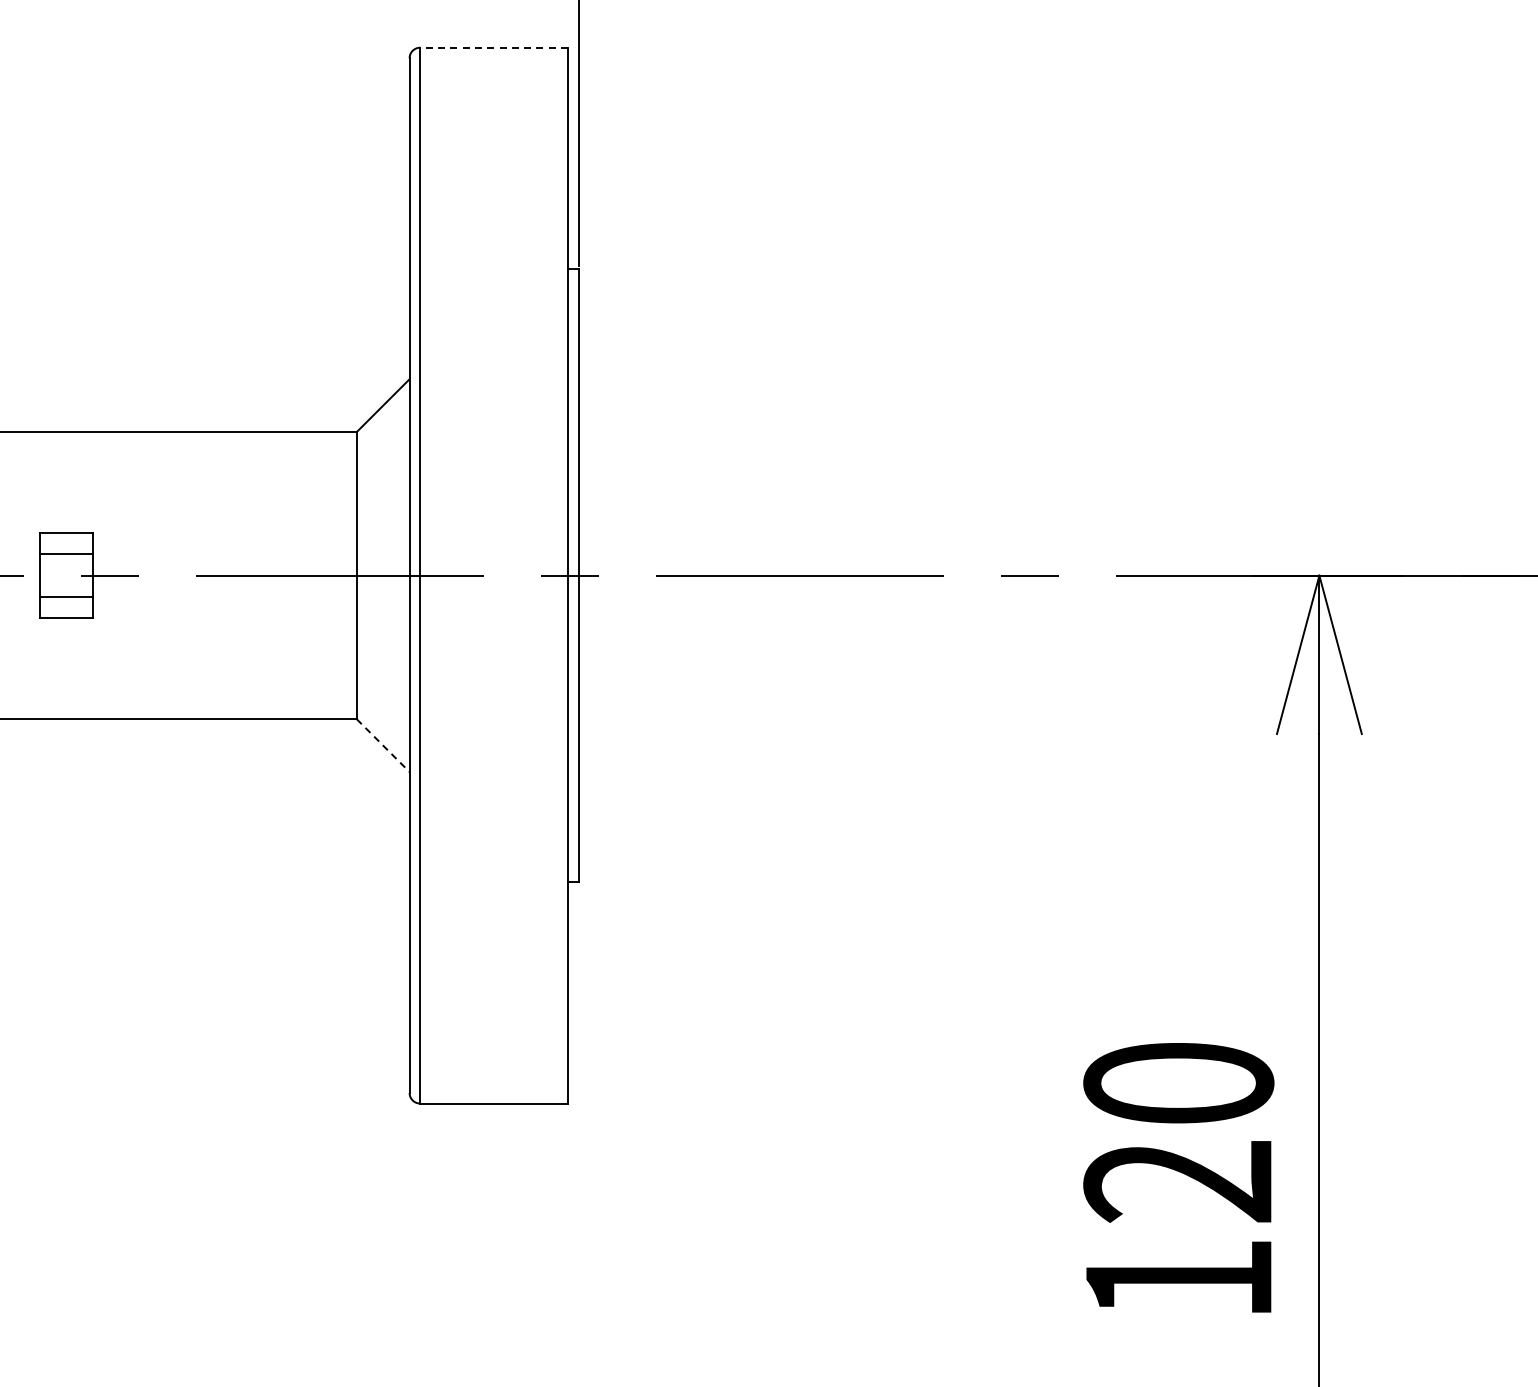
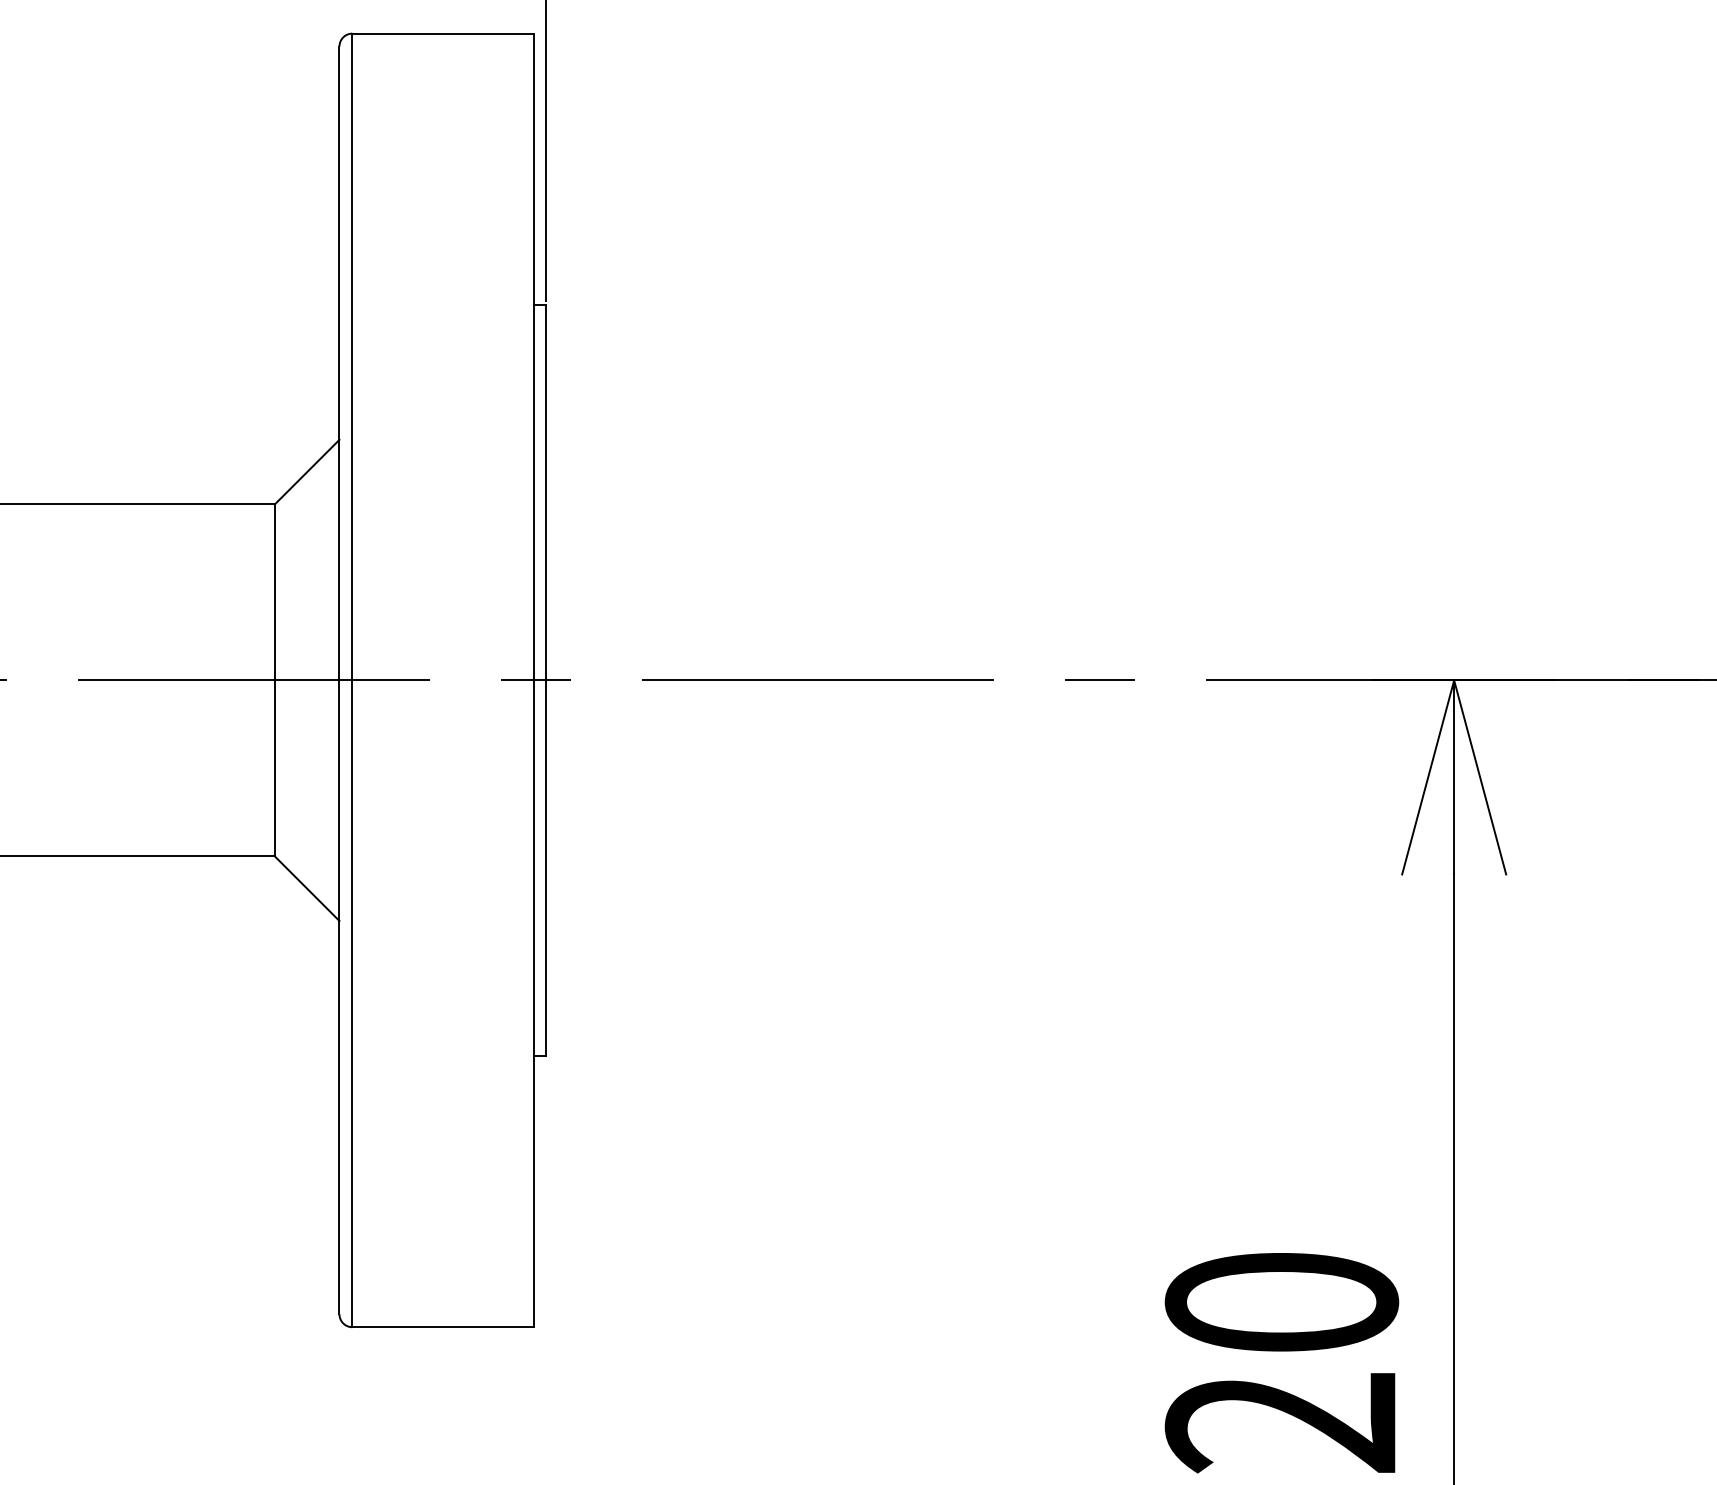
line: (494, 47) -> (443, 33), dashed -> solid
line: (383, 745) -> (307, 888), dashed -> solid

